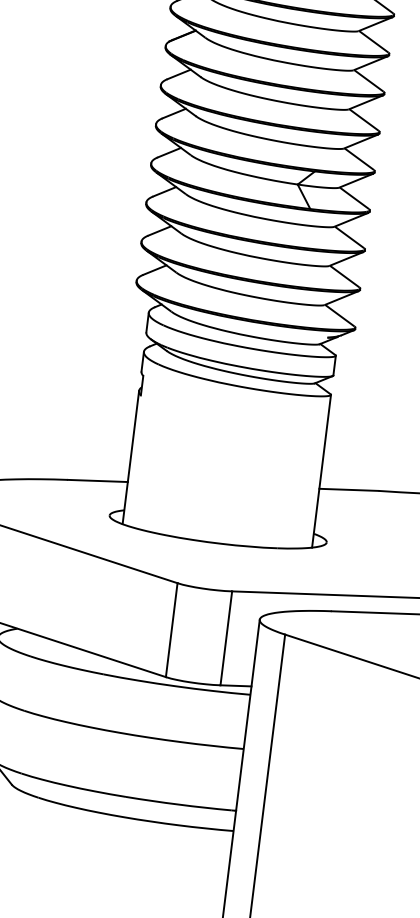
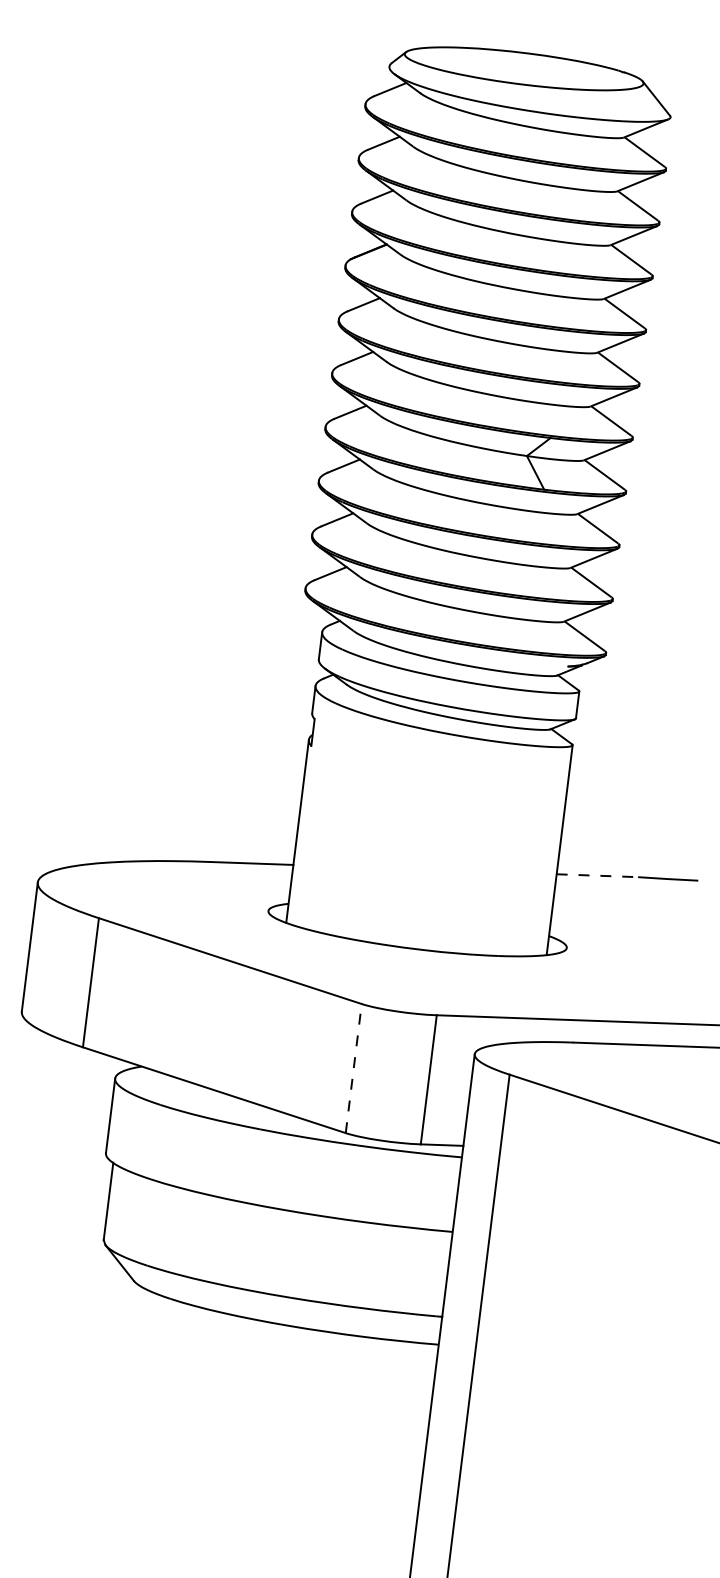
line: (349, 489) -> (597, 875), solid -> dashed
line: (171, 630) -> (353, 1068), solid -> dashed

